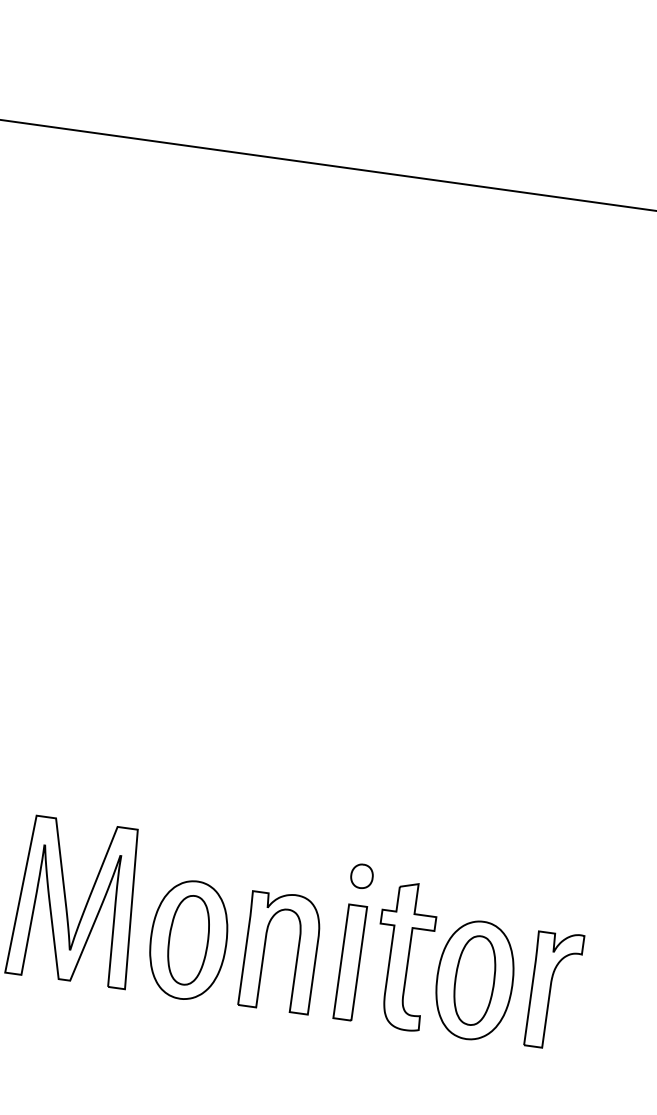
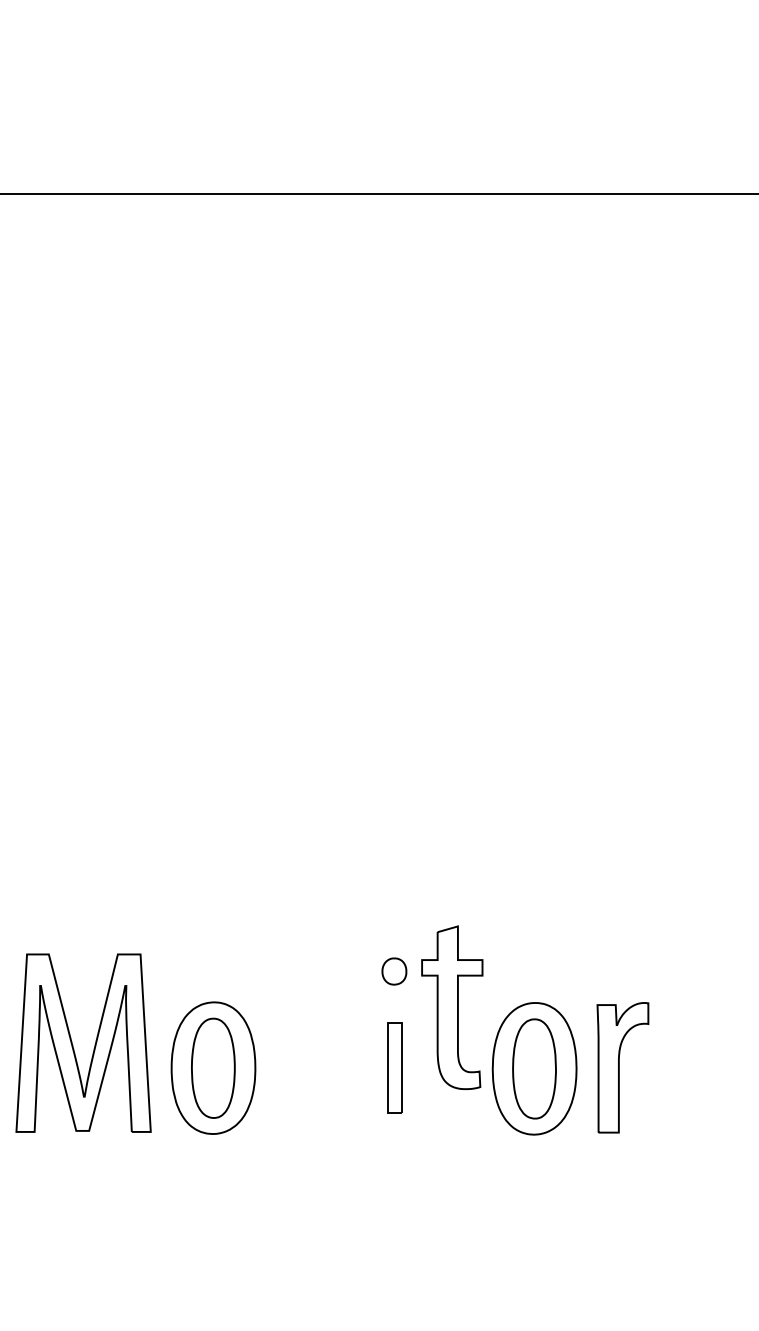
part: (264, 949) -> (298, 1066), removed
part: (403, 955) -> (452, 1007), moved
part: (350, 961) -> (394, 1067), size x0.7

